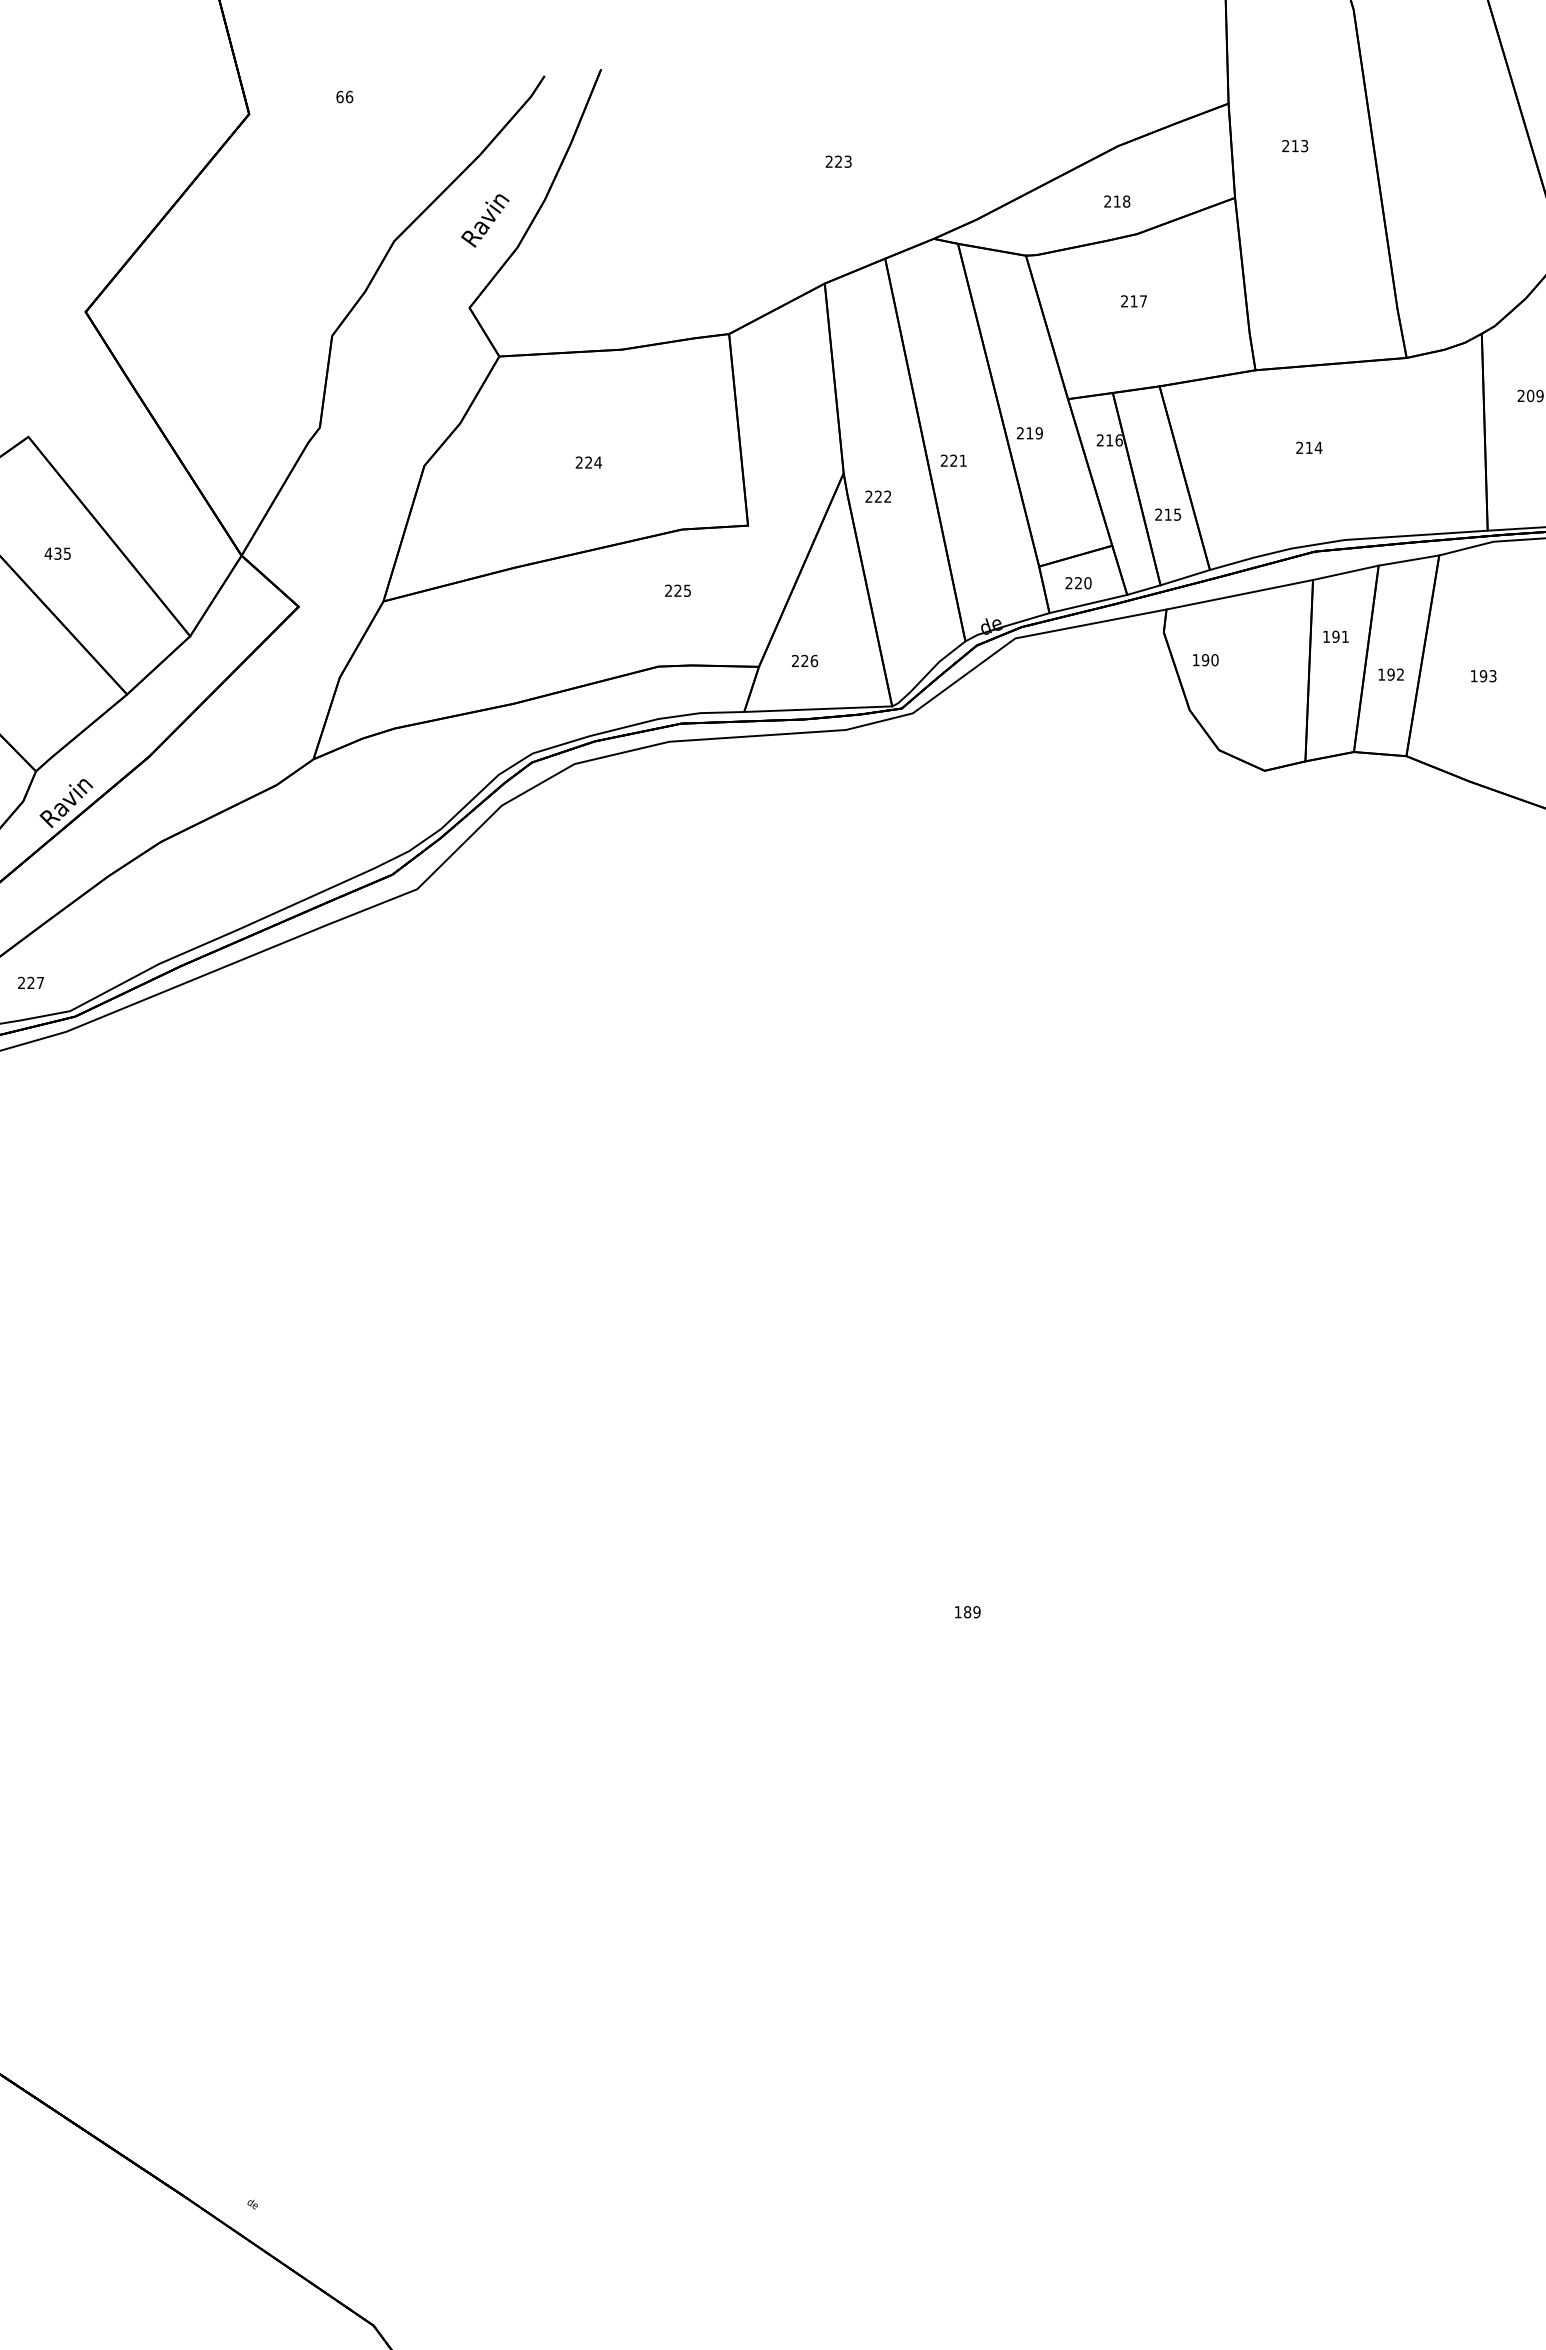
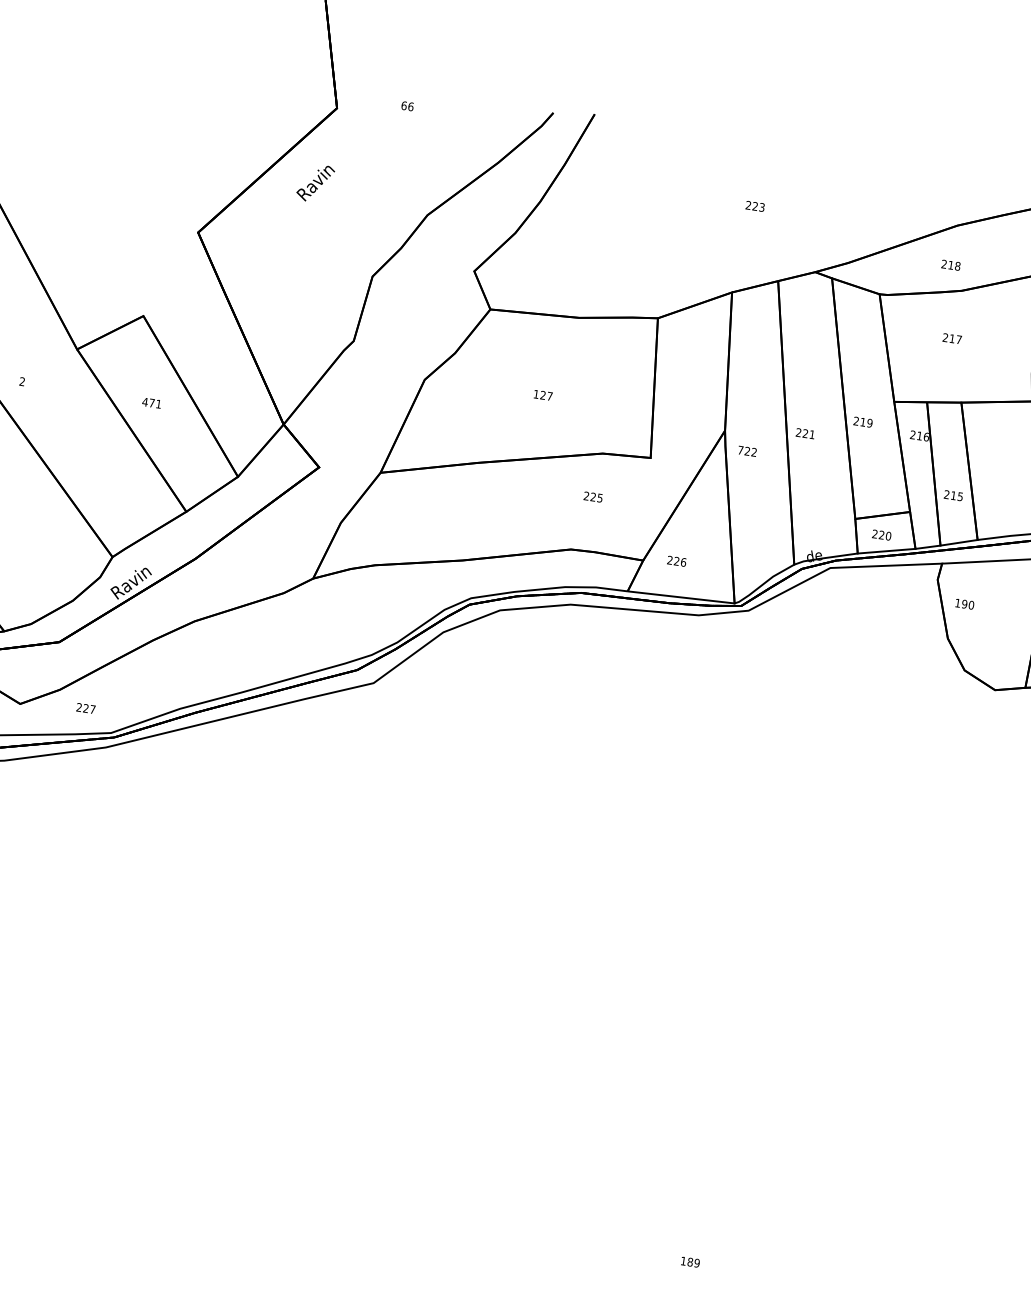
text: (485, 220) -> (315, 183), moved
text: (588, 462) -> (542, 395), 224 -> 127
text: (868, 496) -> (740, 450), 222 -> 722
text: (62, 553) -> (155, 403), 435 -> 471

